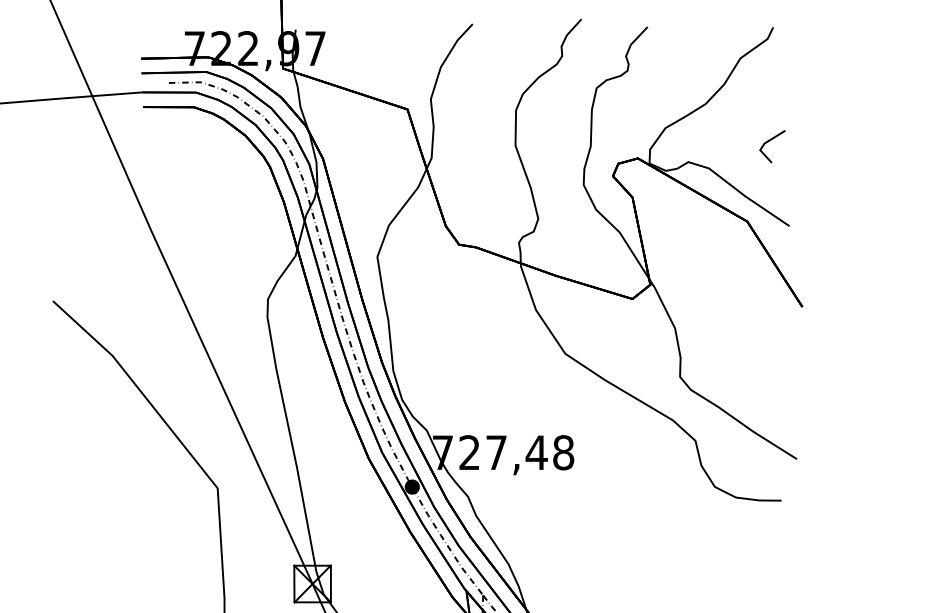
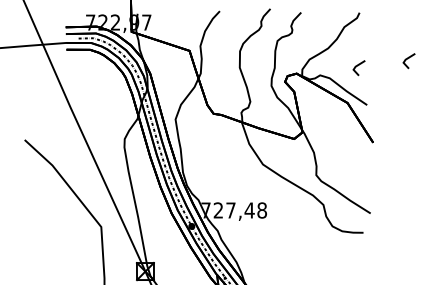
line: (876, 127) -> (407, 59), added

